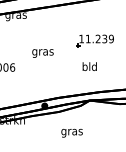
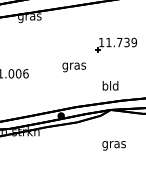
text: (97, 38) -> (119, 42), 11.239 -> 11.739
text: (42, 53) -> (73, 67), moved
text: (89, 66) -> (110, 85), moved
text: (71, 132) -> (113, 145), moved

